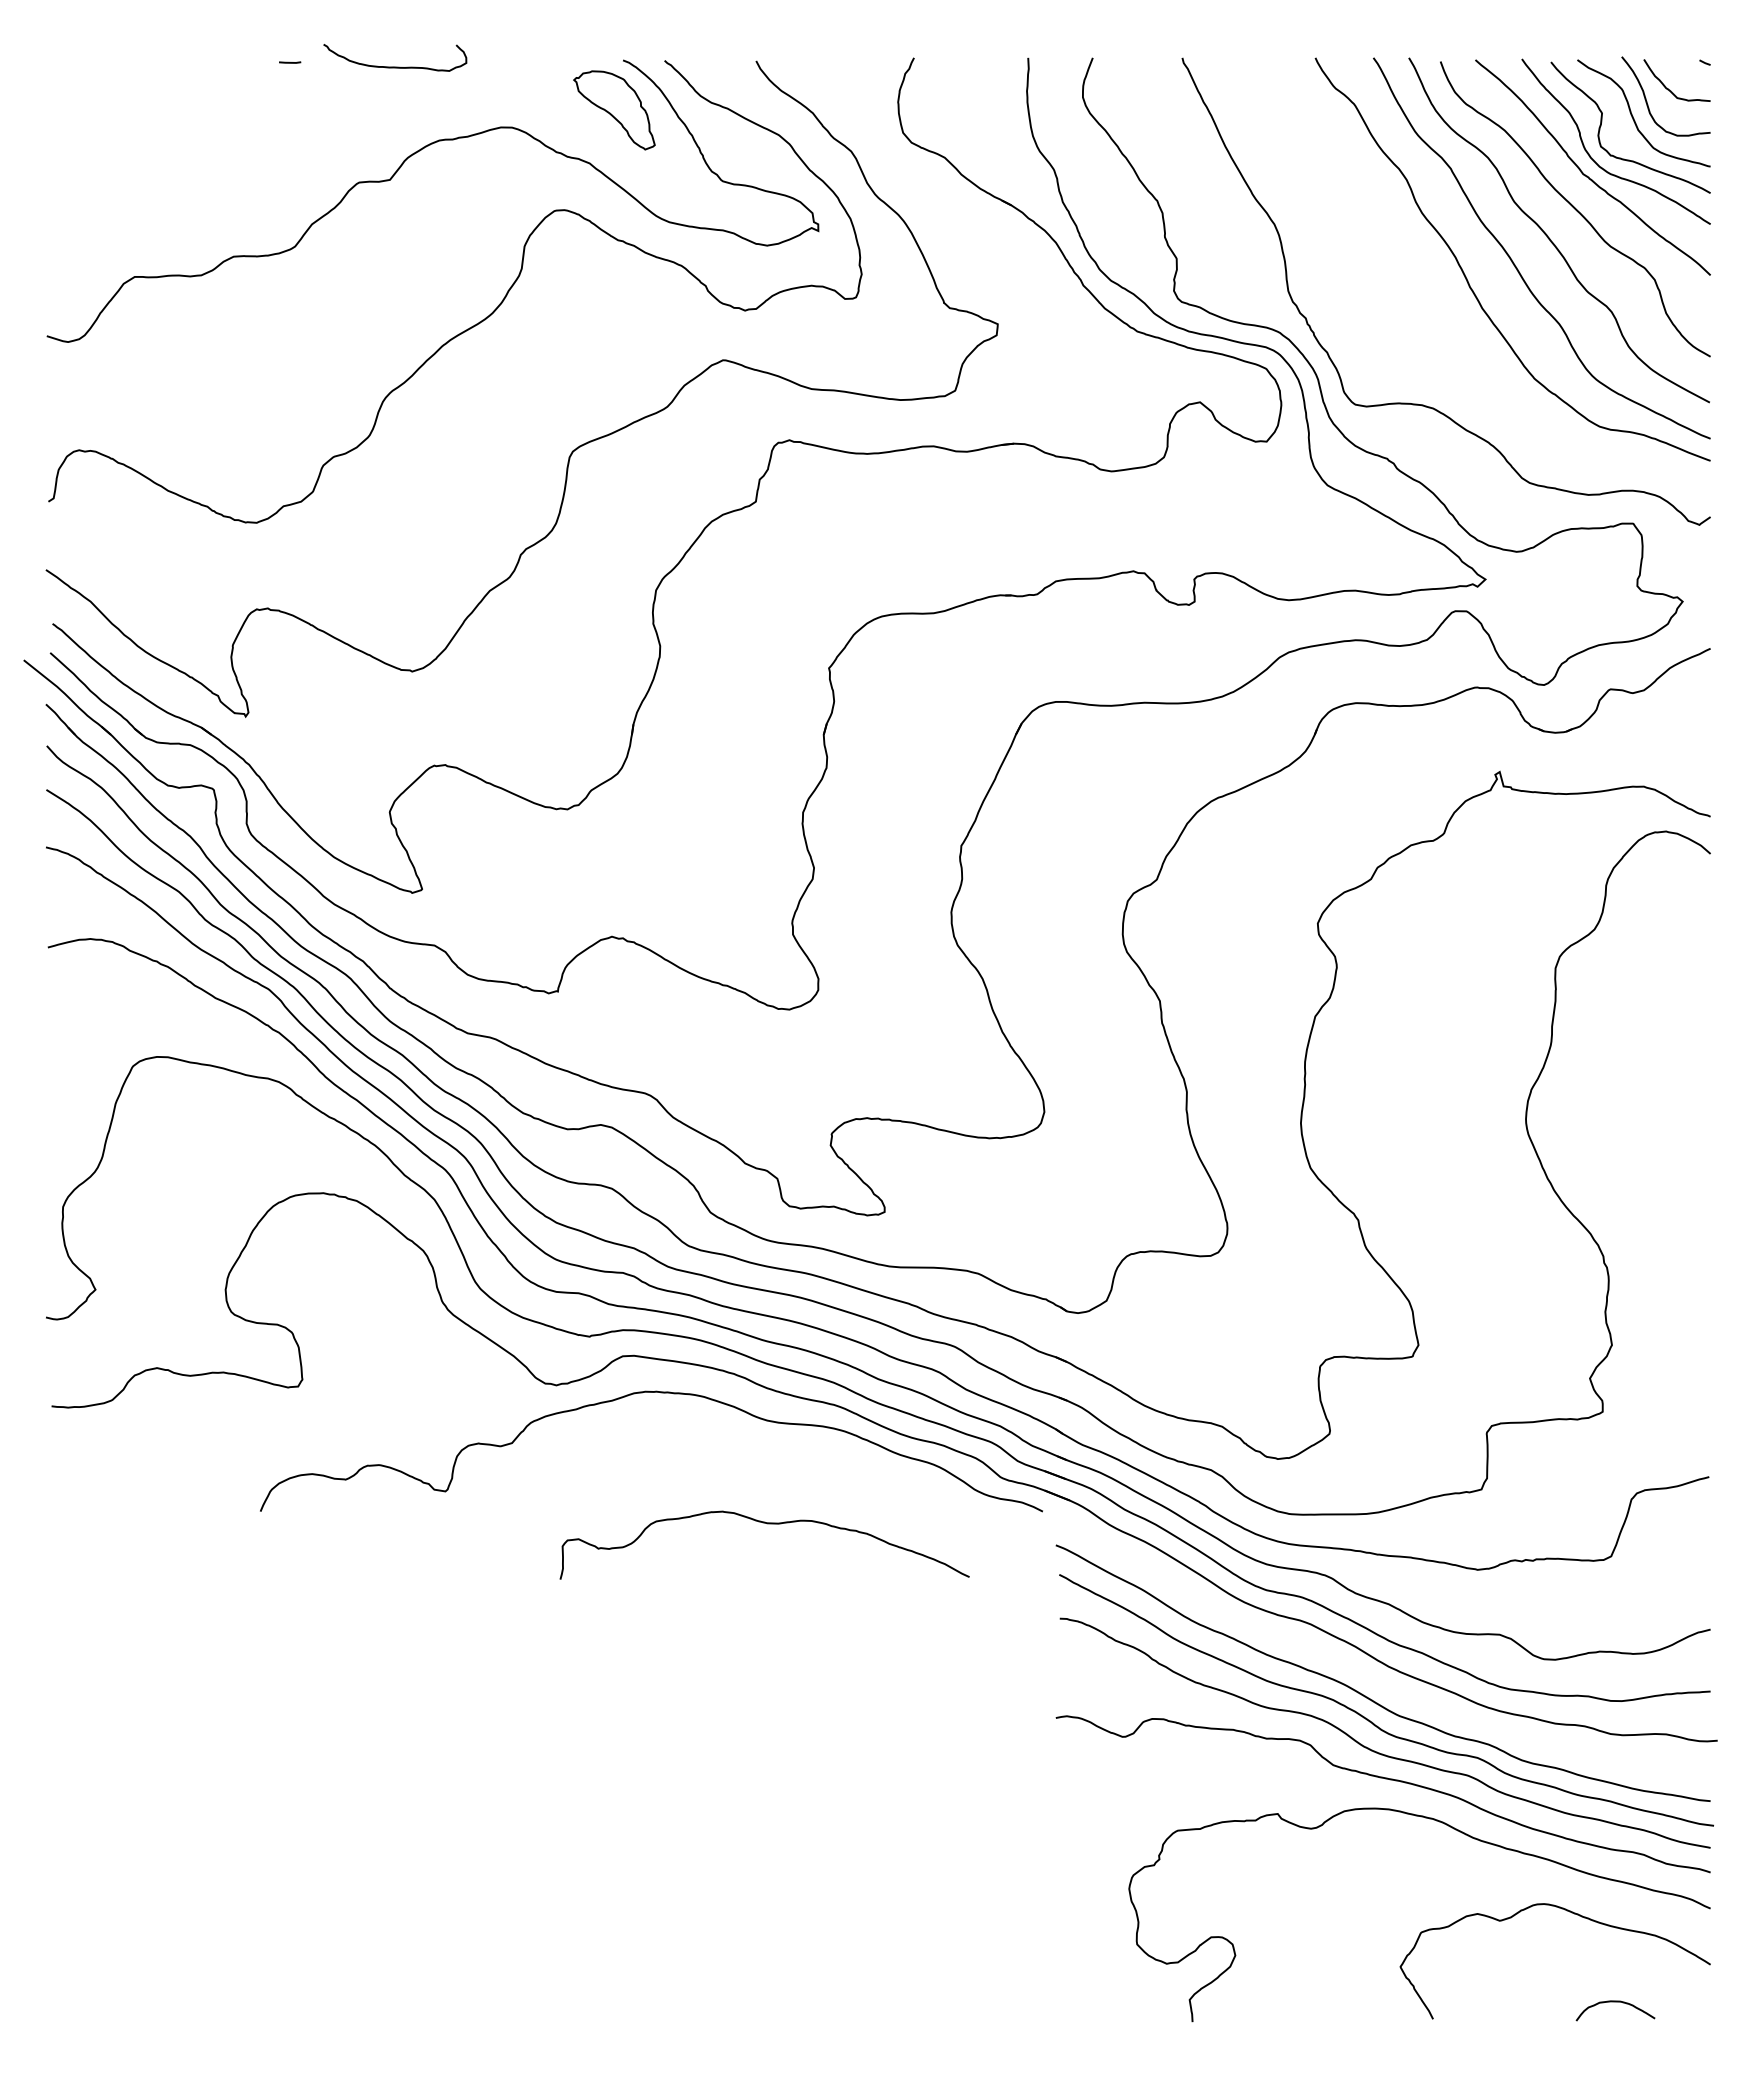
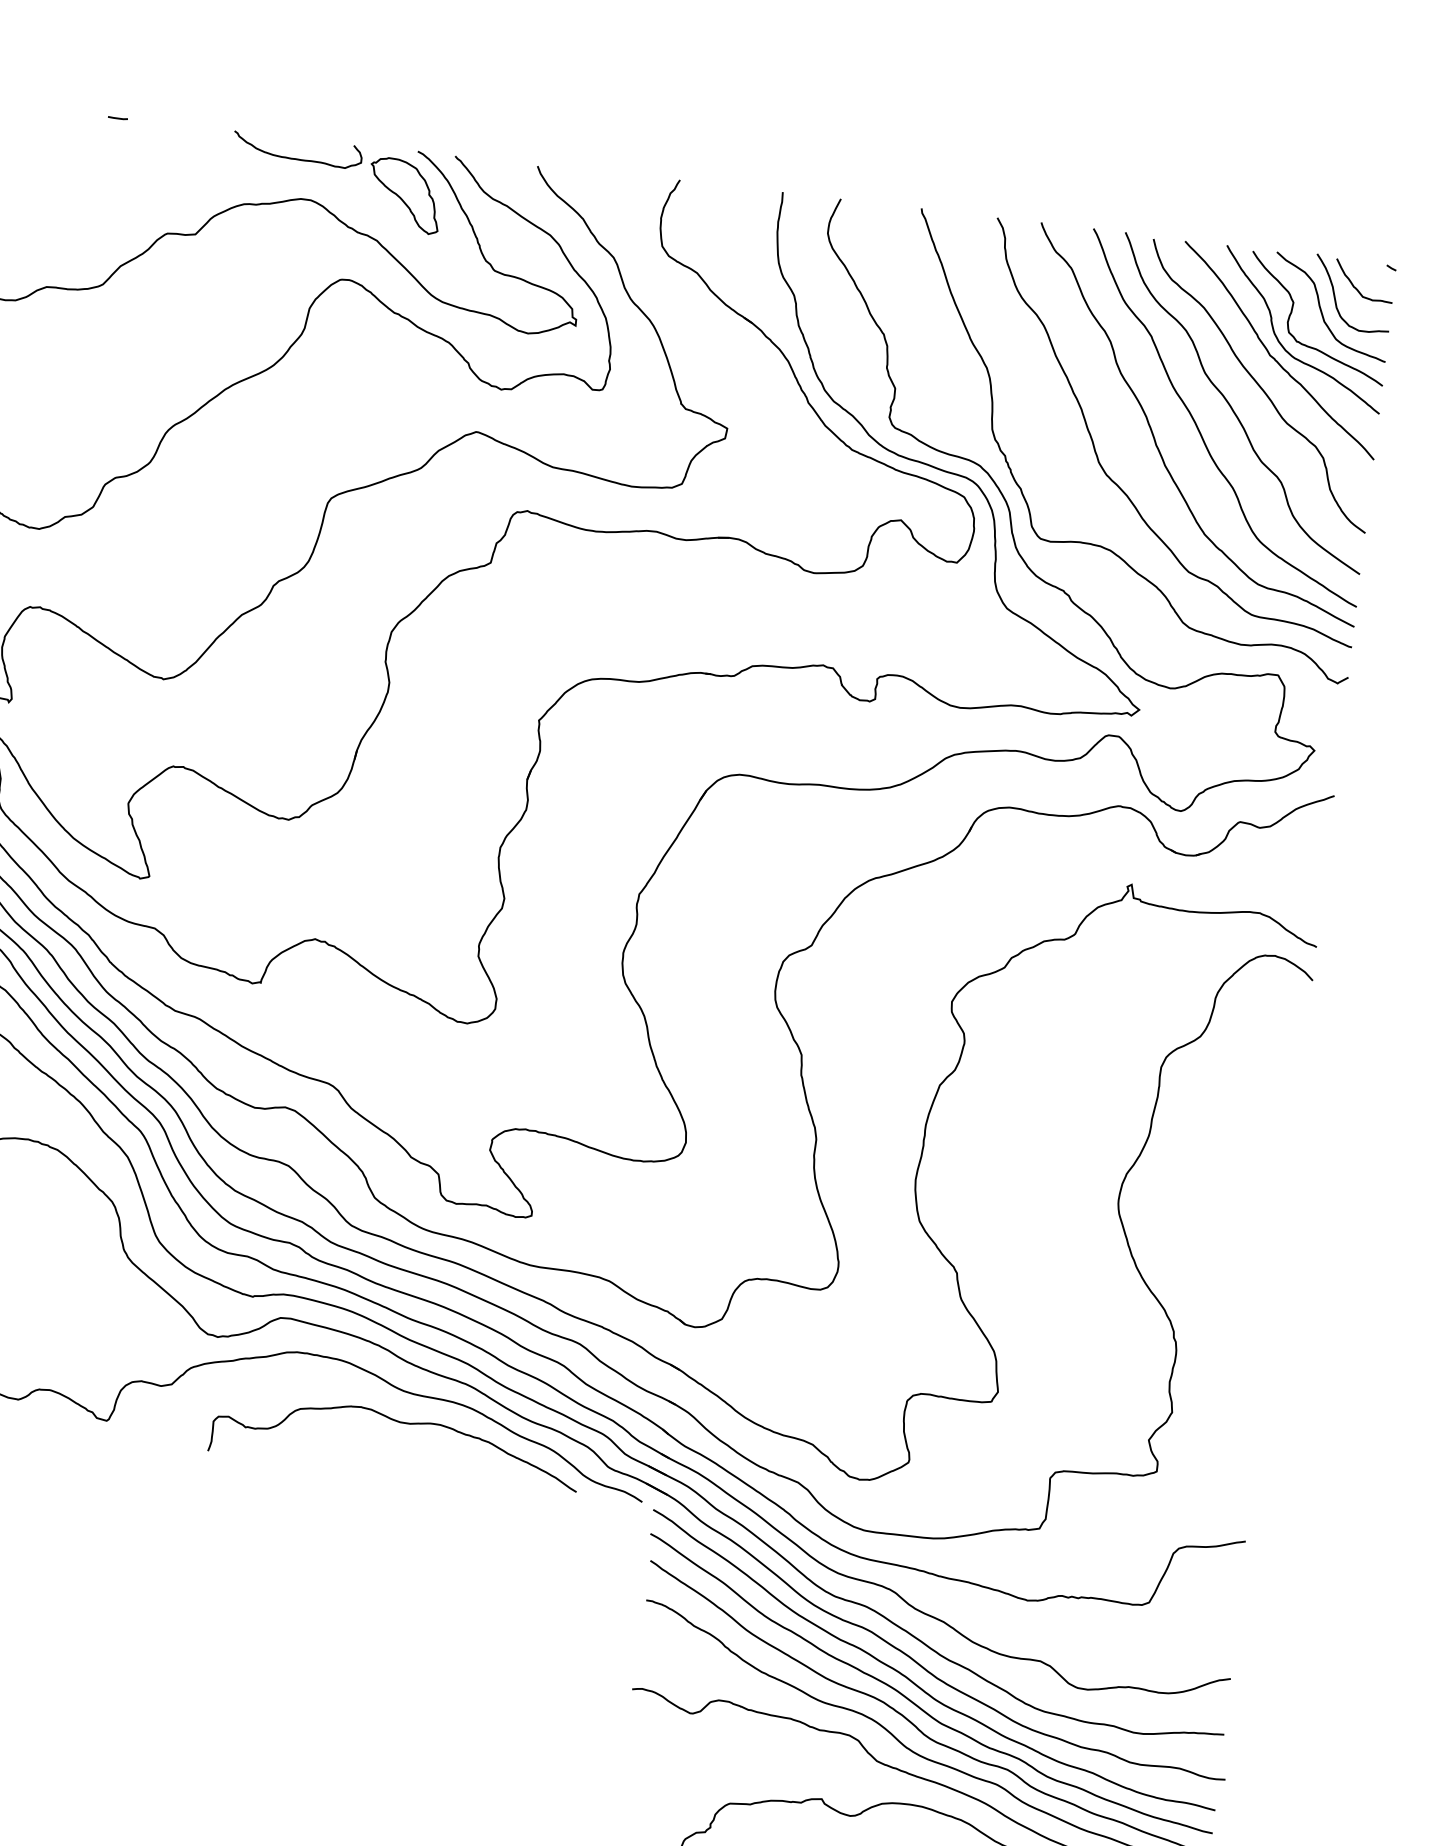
curve: (395, 66) -> (297, 158), moved
curve: (1432, 334) -> (1117, 483), added
curve: (767, 1524) -> (400, 1423), moved
curve: (1363, 1673) -> (913, 1681), added

